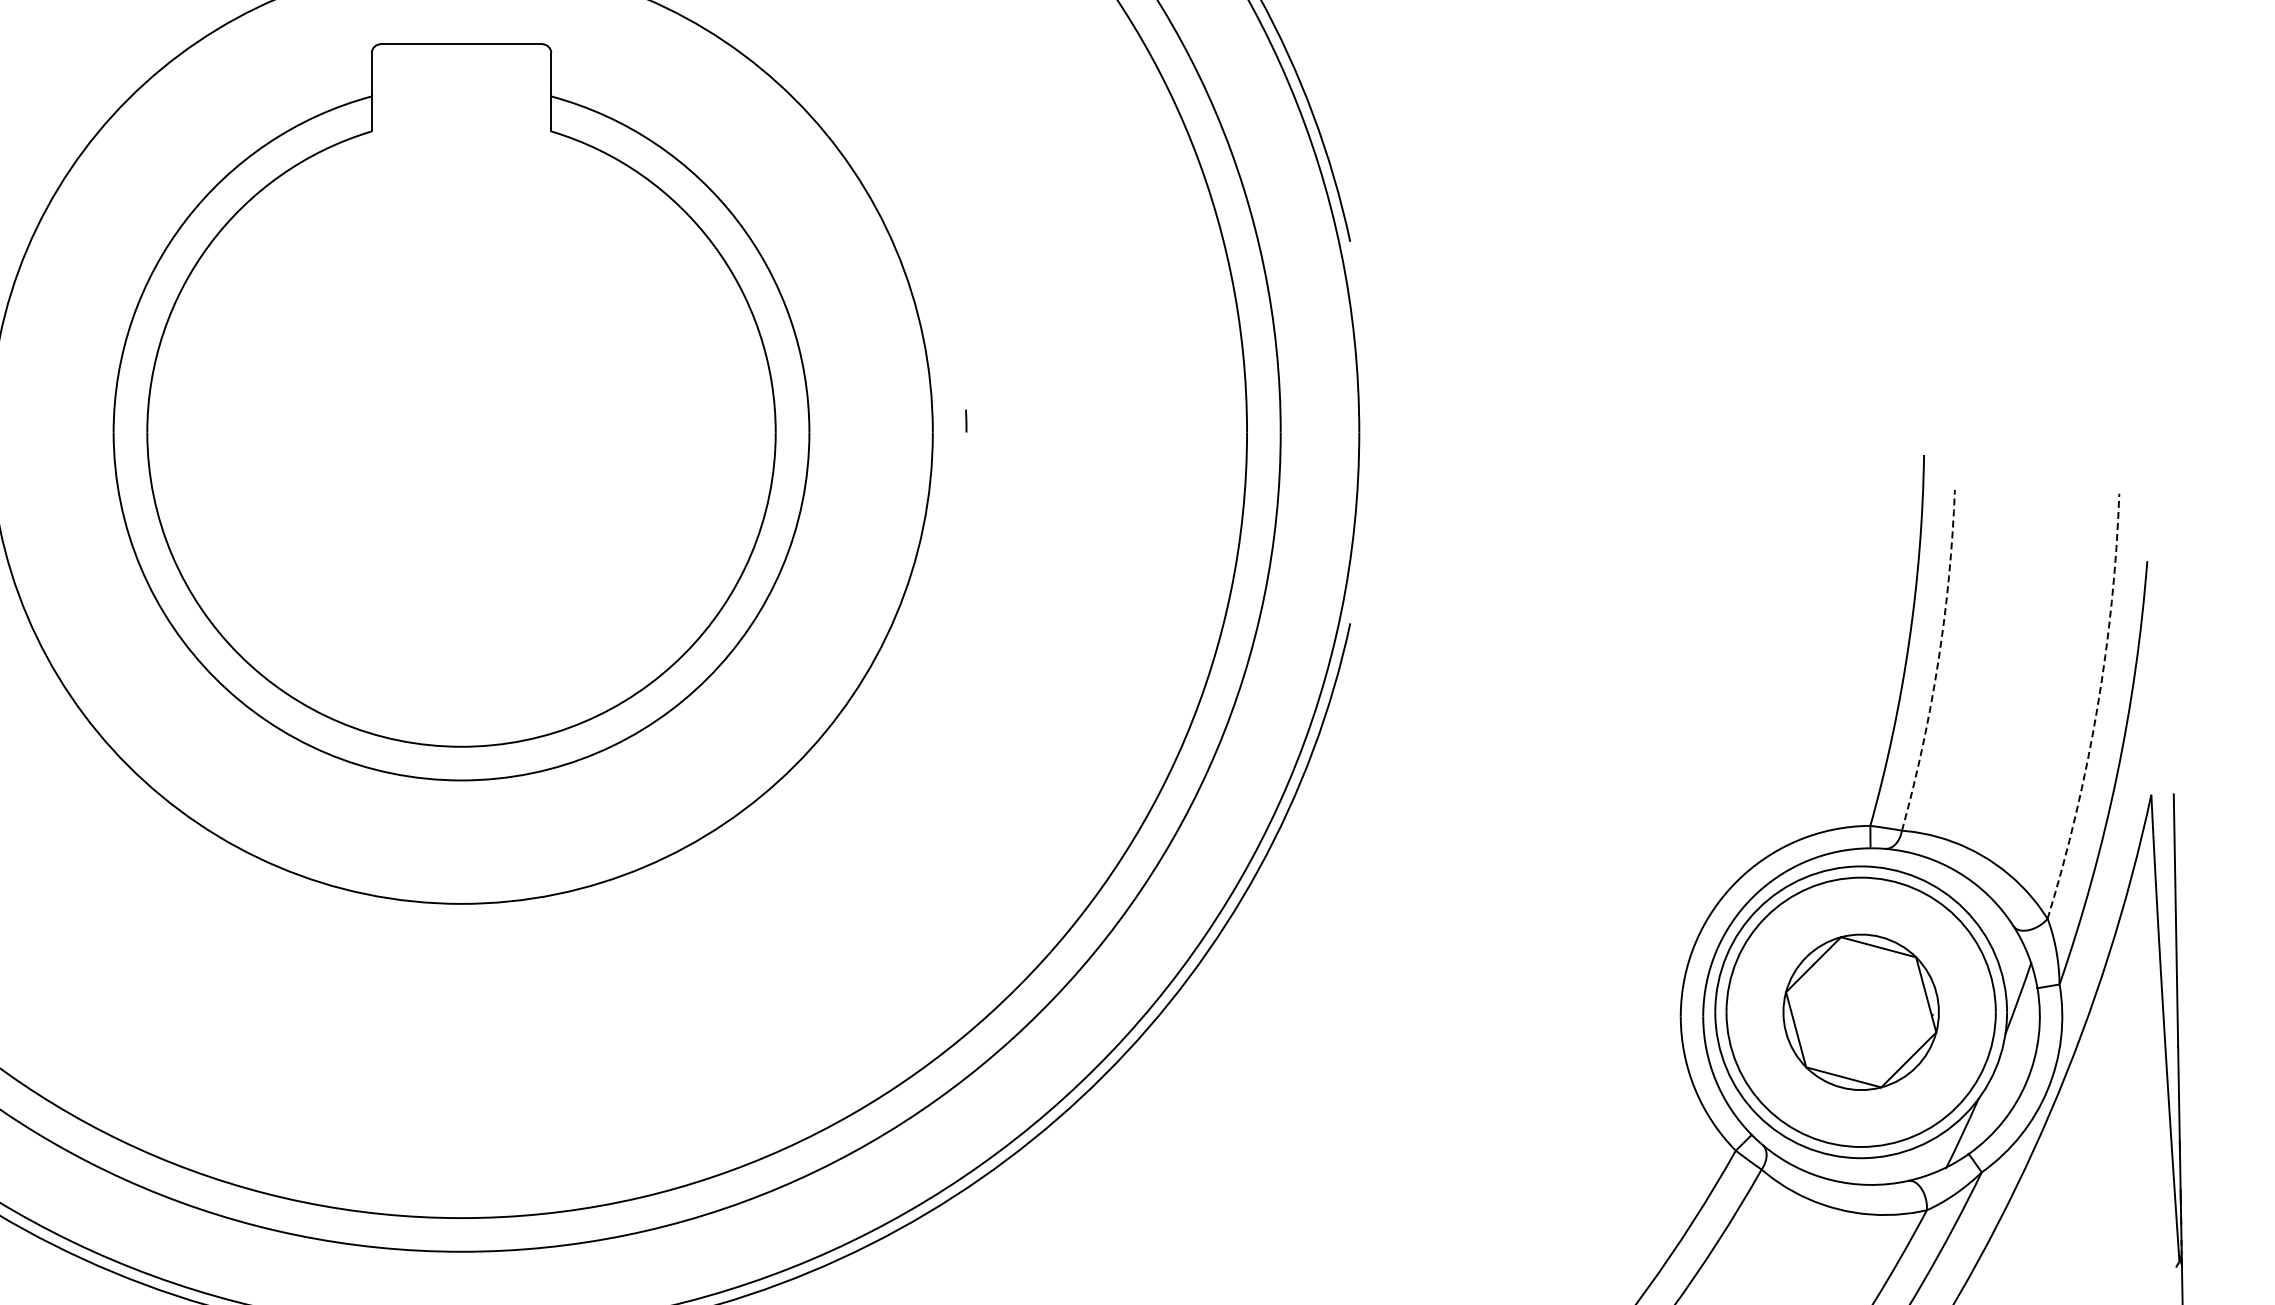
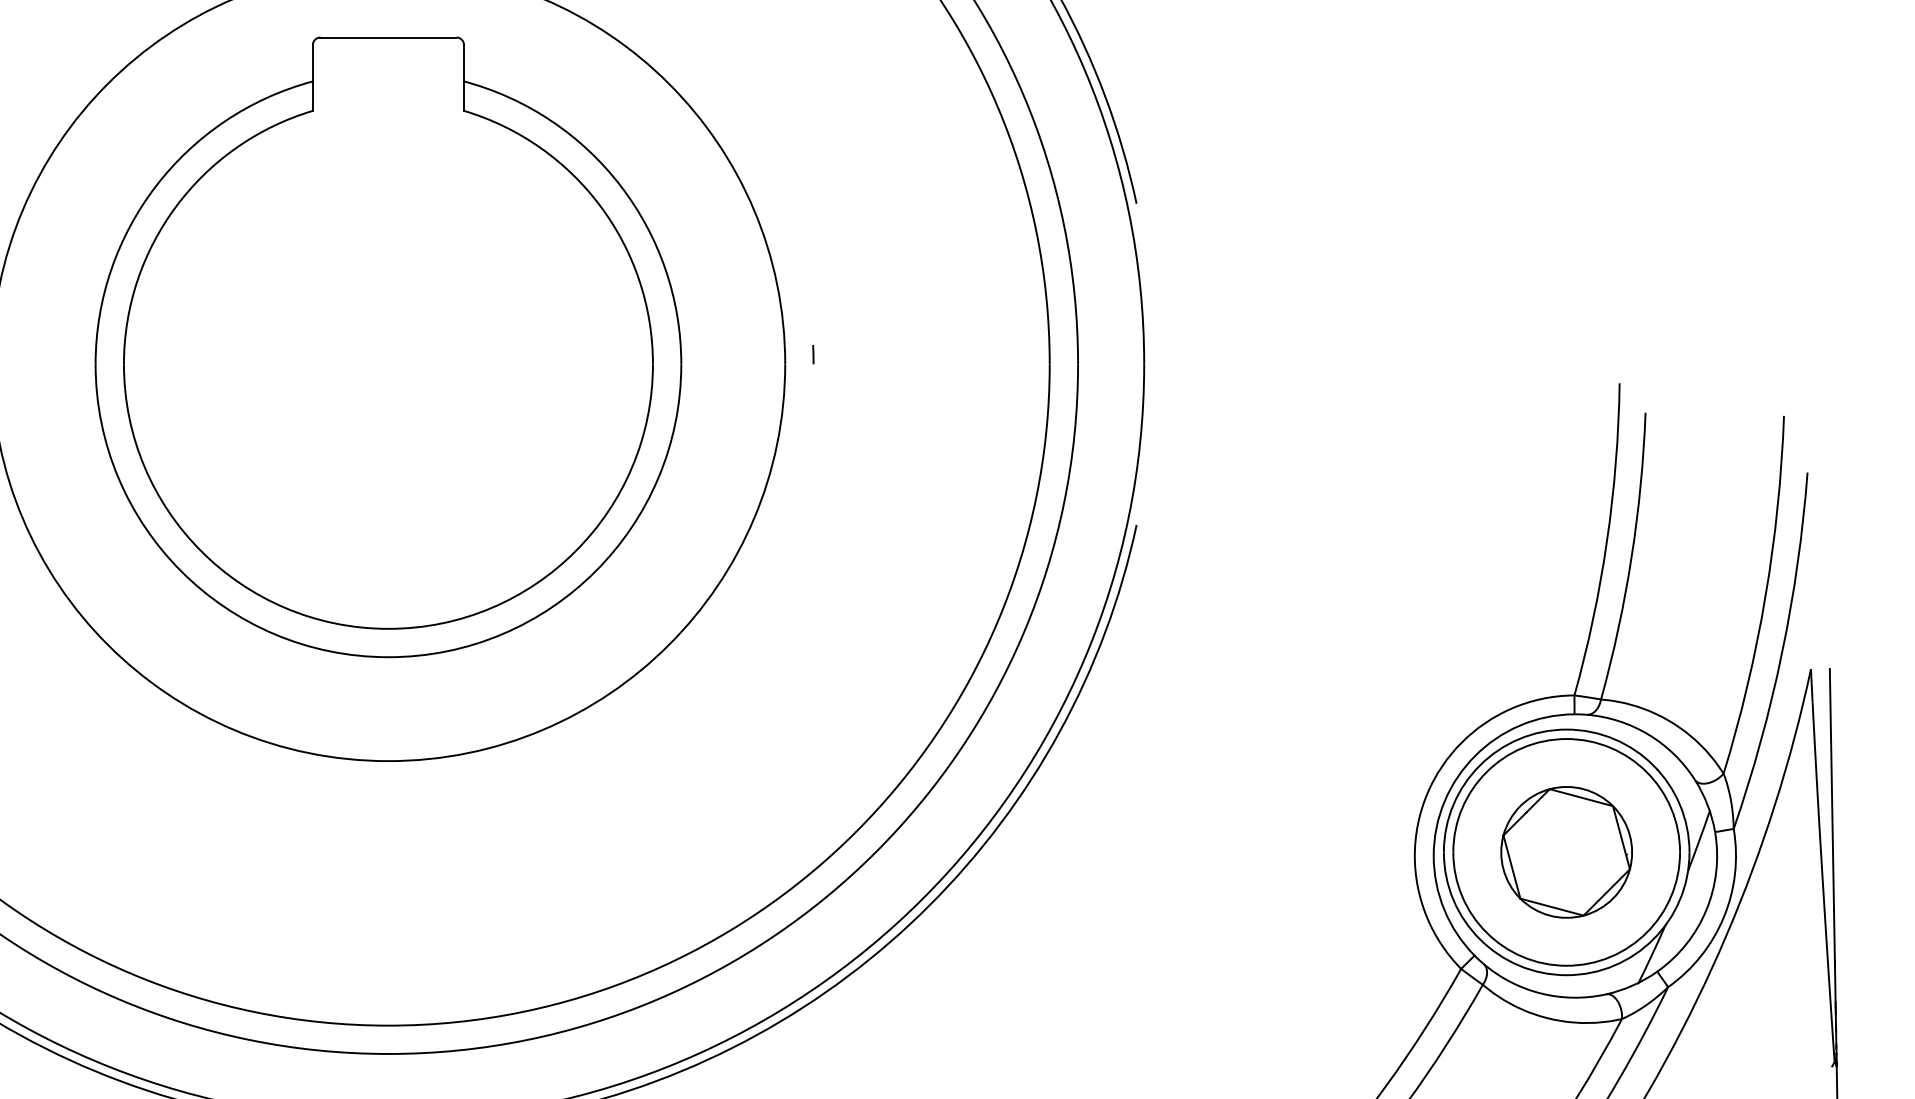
arc: (1938, 661) -> (1631, 557), dashed -> solid
arc: (2097, 708) -> (1765, 596), dashed -> solid

